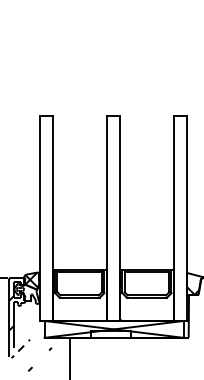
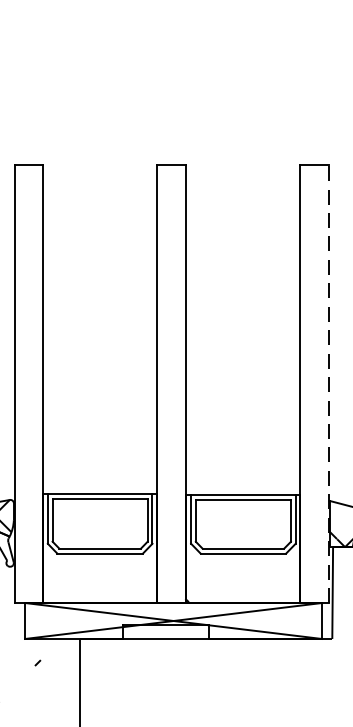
line: (187, 218) -> (329, 384), solid -> dashed

